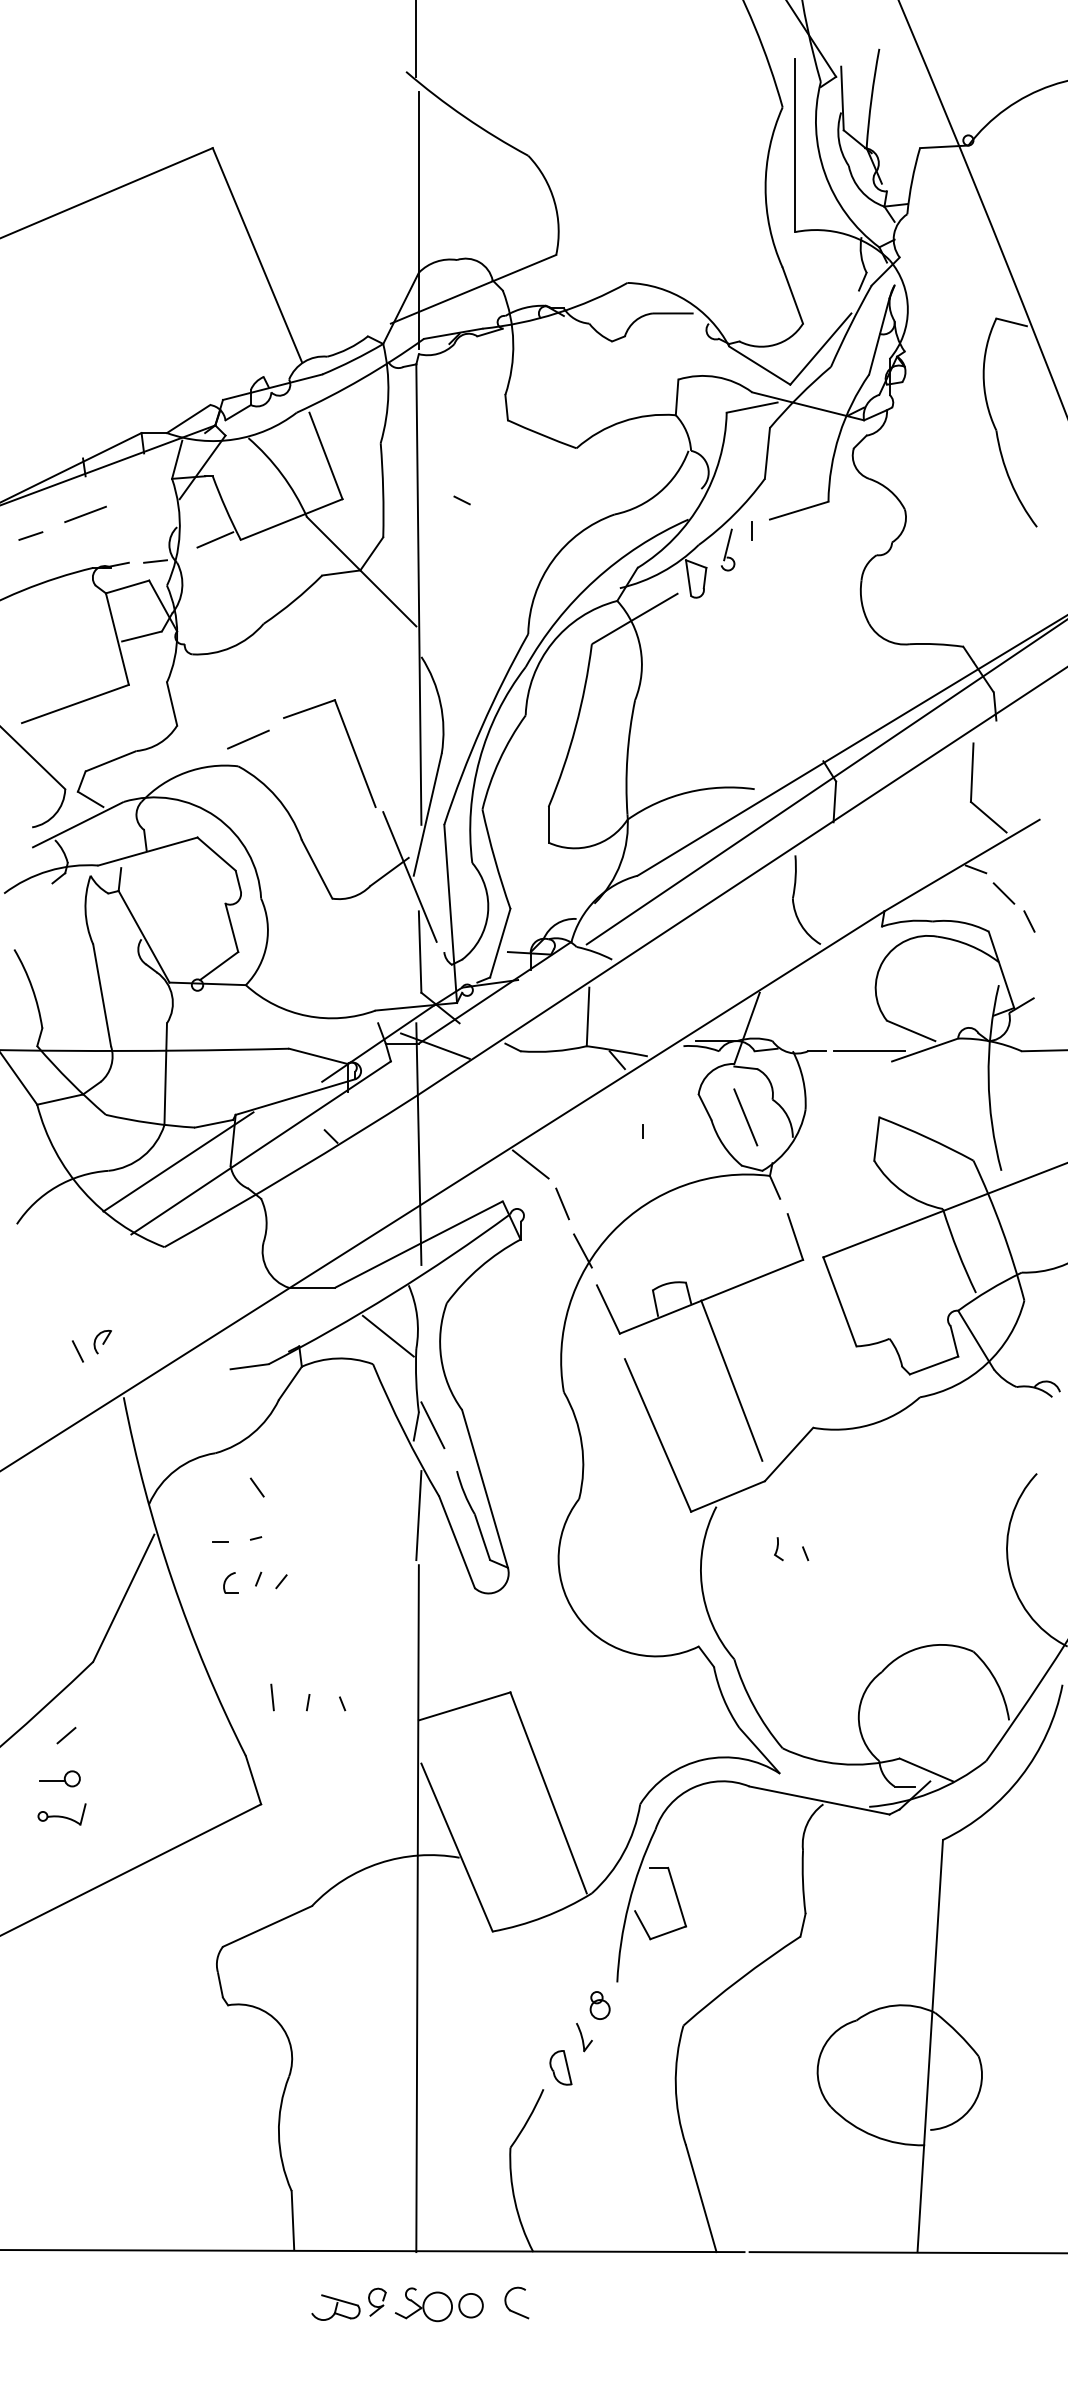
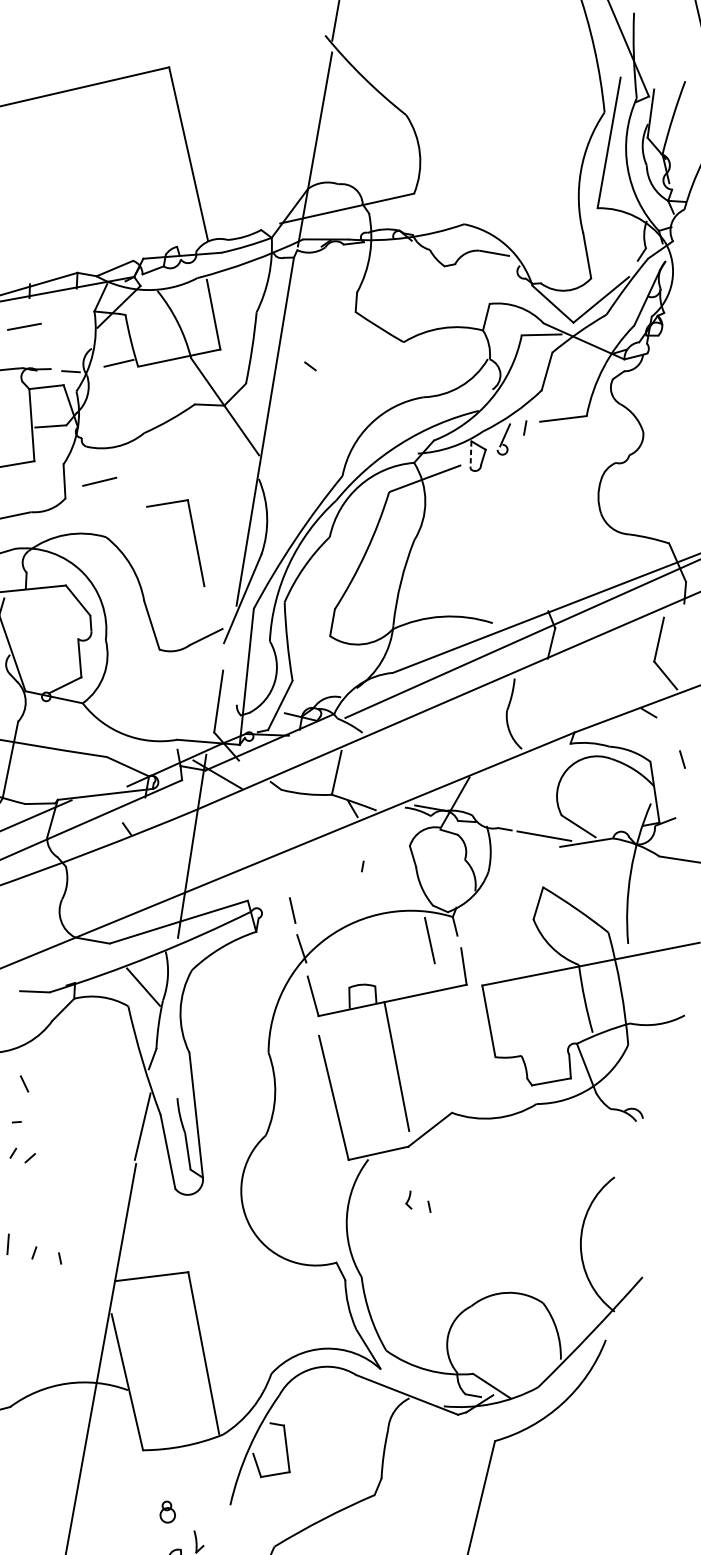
line: (688, 578) -> (470, 455), solid -> dashed
line: (248, 739) -> (99, 481), moved
line: (409, 876) -> (220, 643), removed
line: (1003, 893) -> (666, 734), removed
line: (745, 1117) -> (429, 940), moved
line: (530, 1164) -> (273, 876), removed
line: (432, 1425) -> (165, 1060), removed
part: (599, 2005) -> (167, 1512), moved

